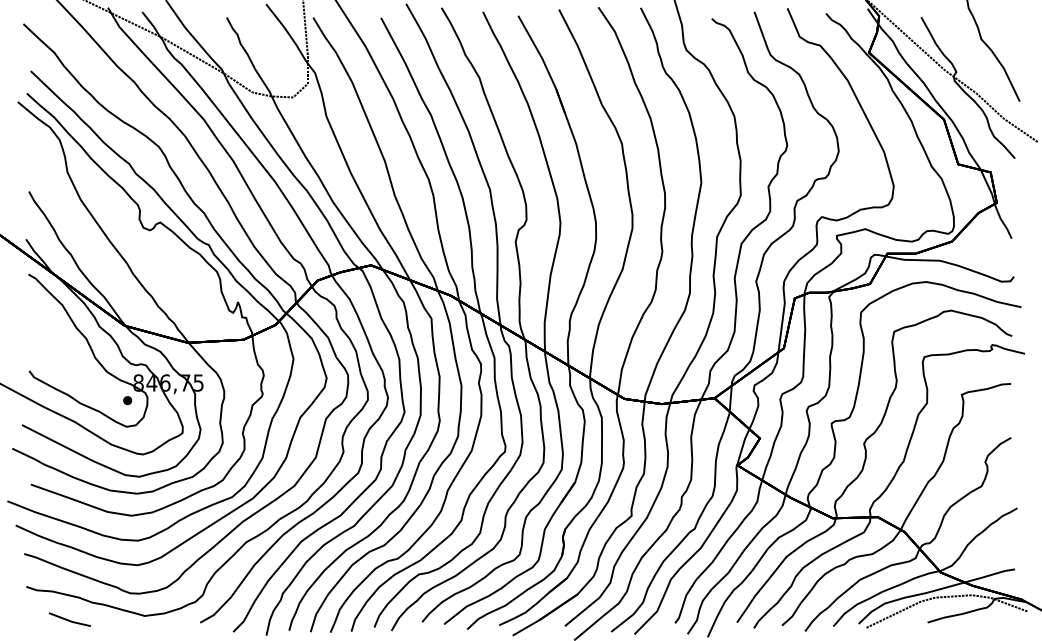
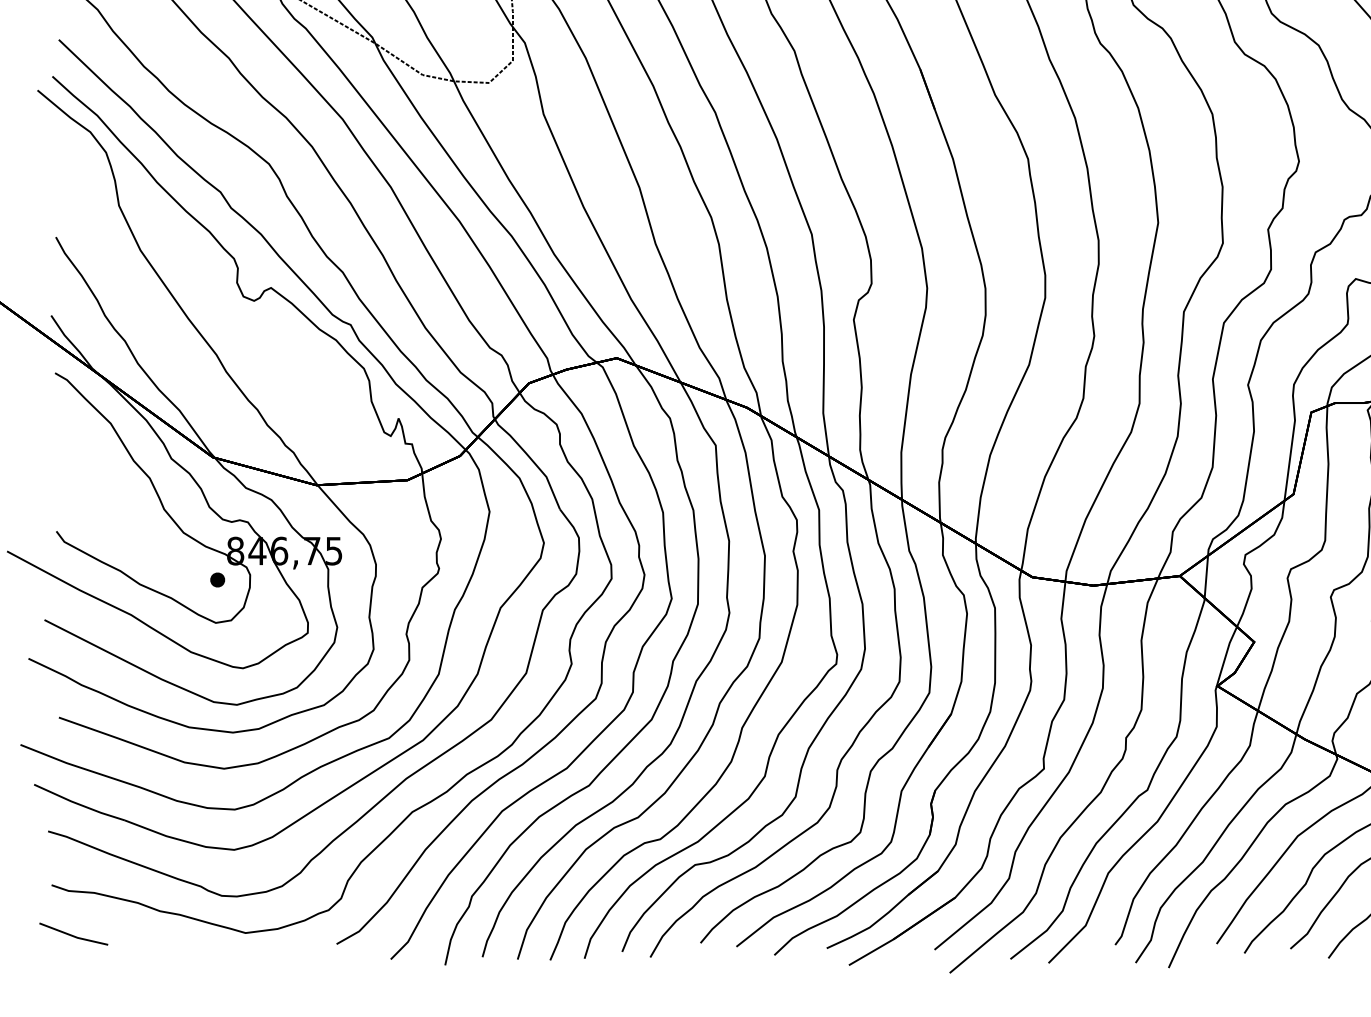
line: (69, 619) -> (73, 933), moved

